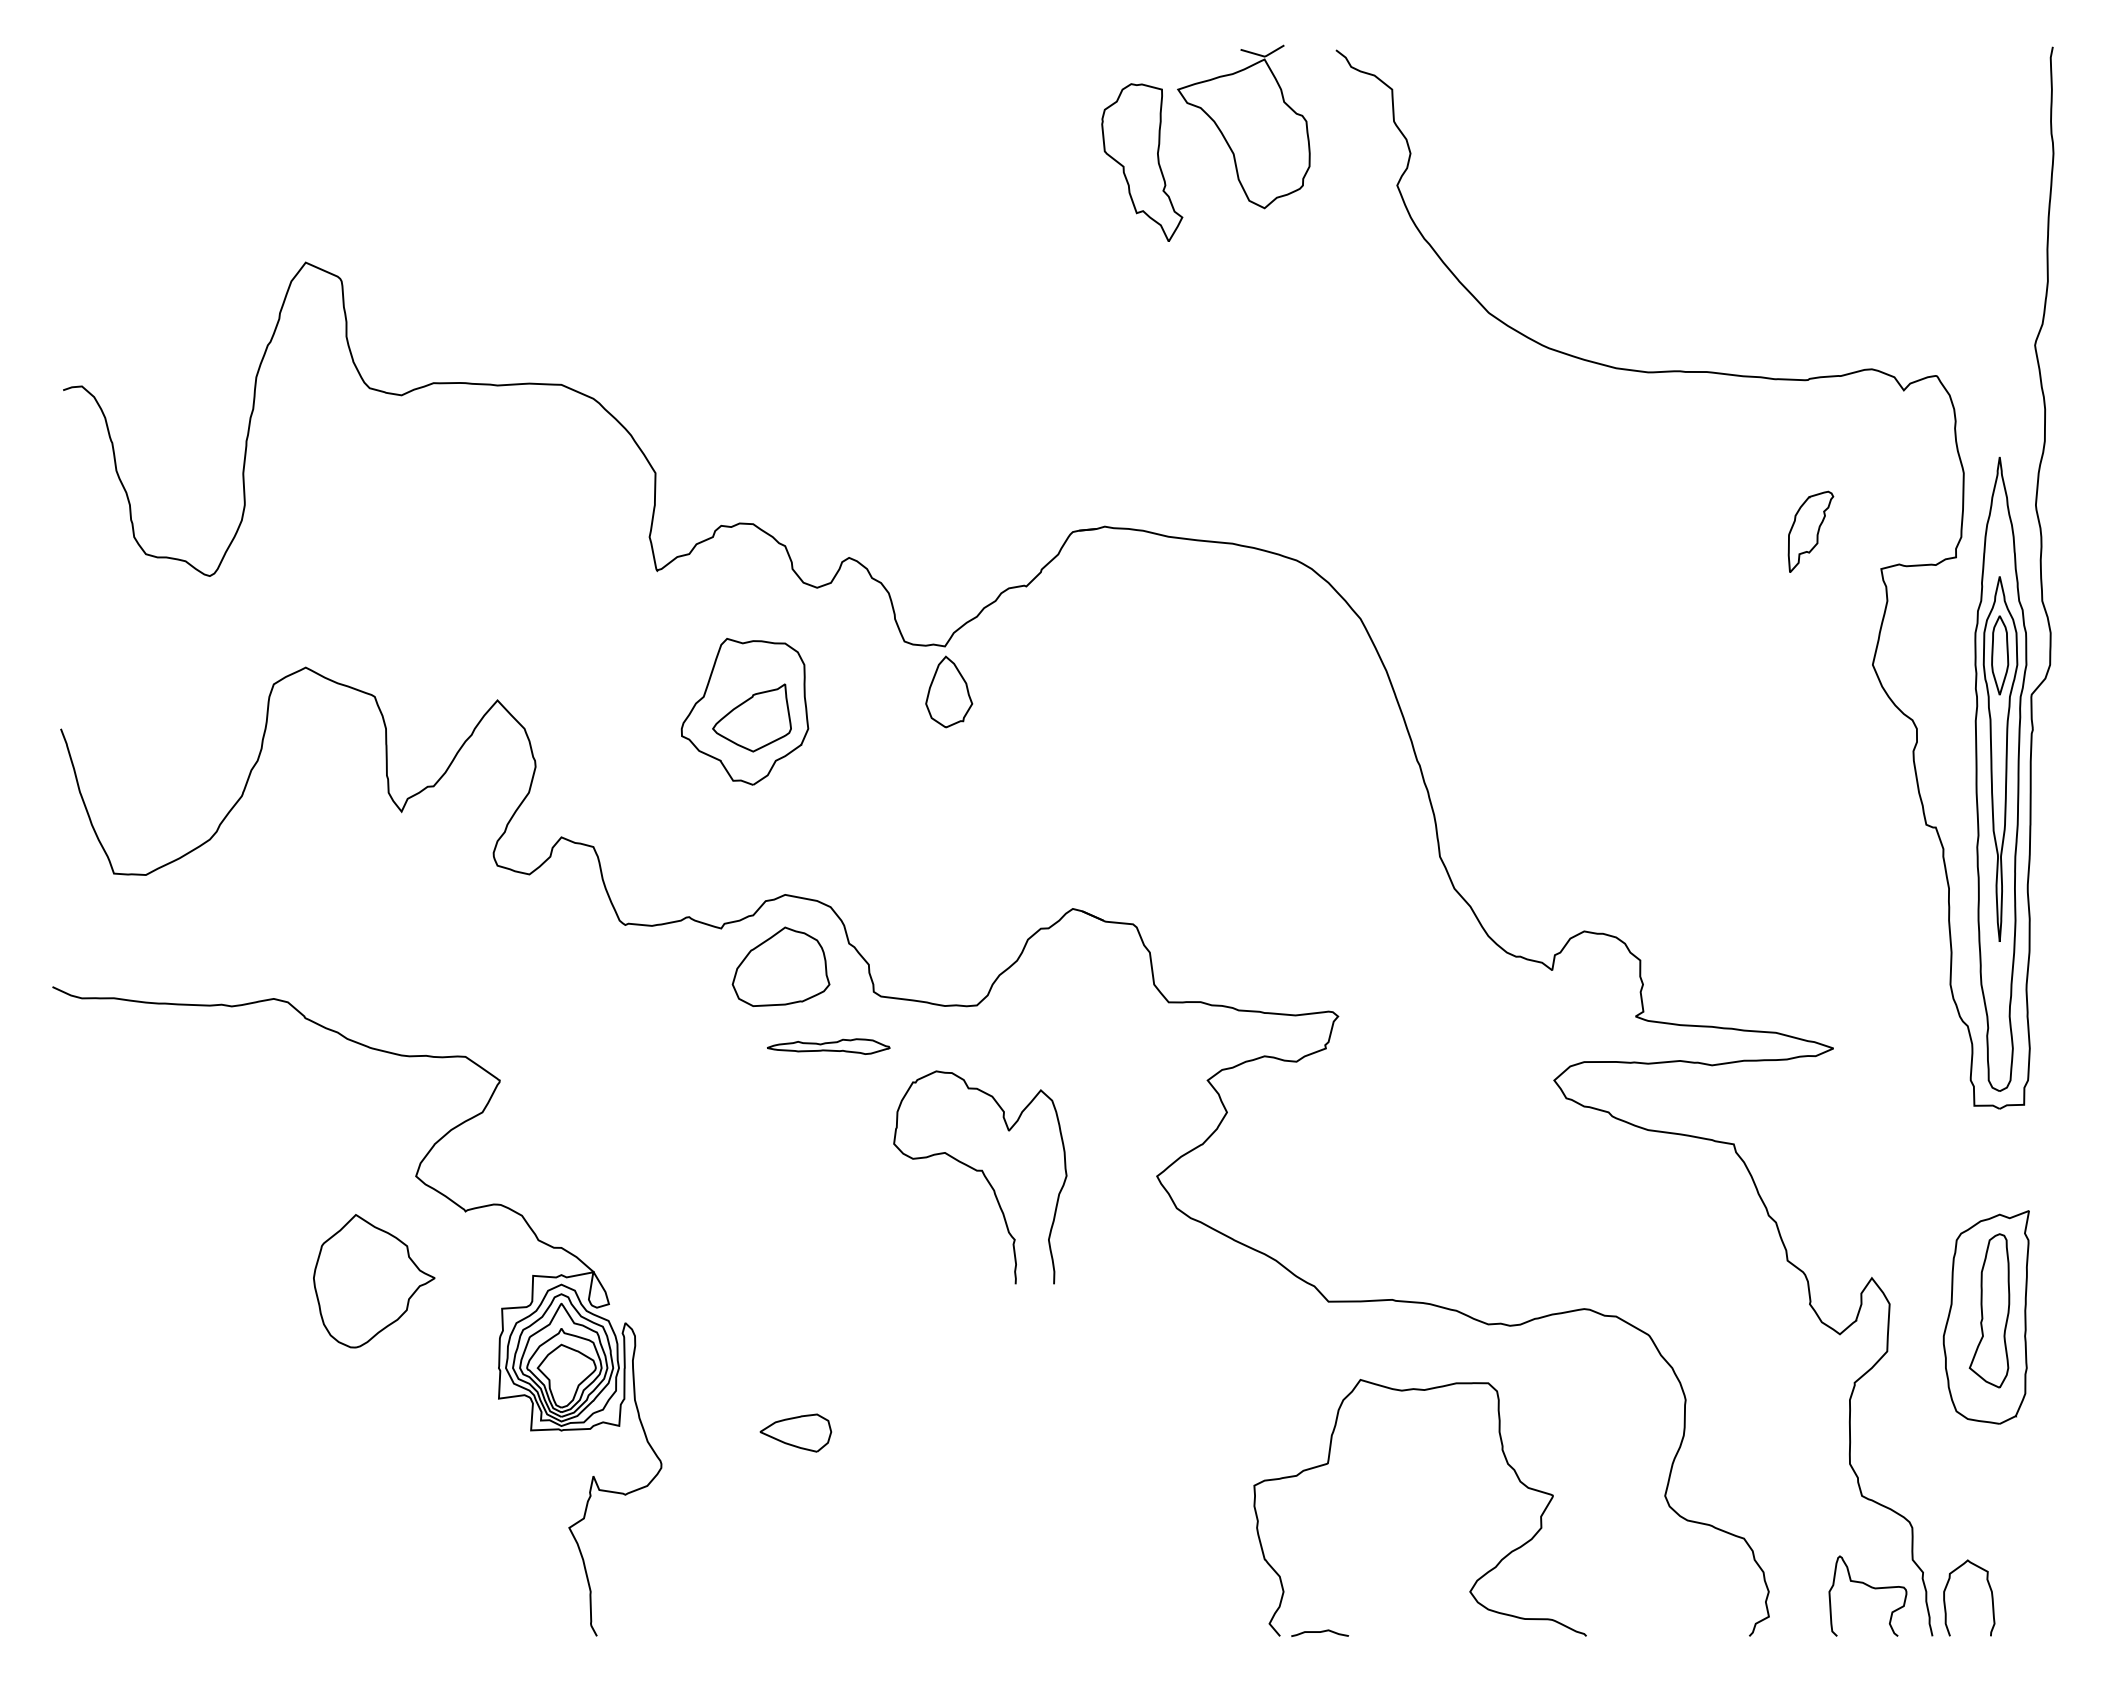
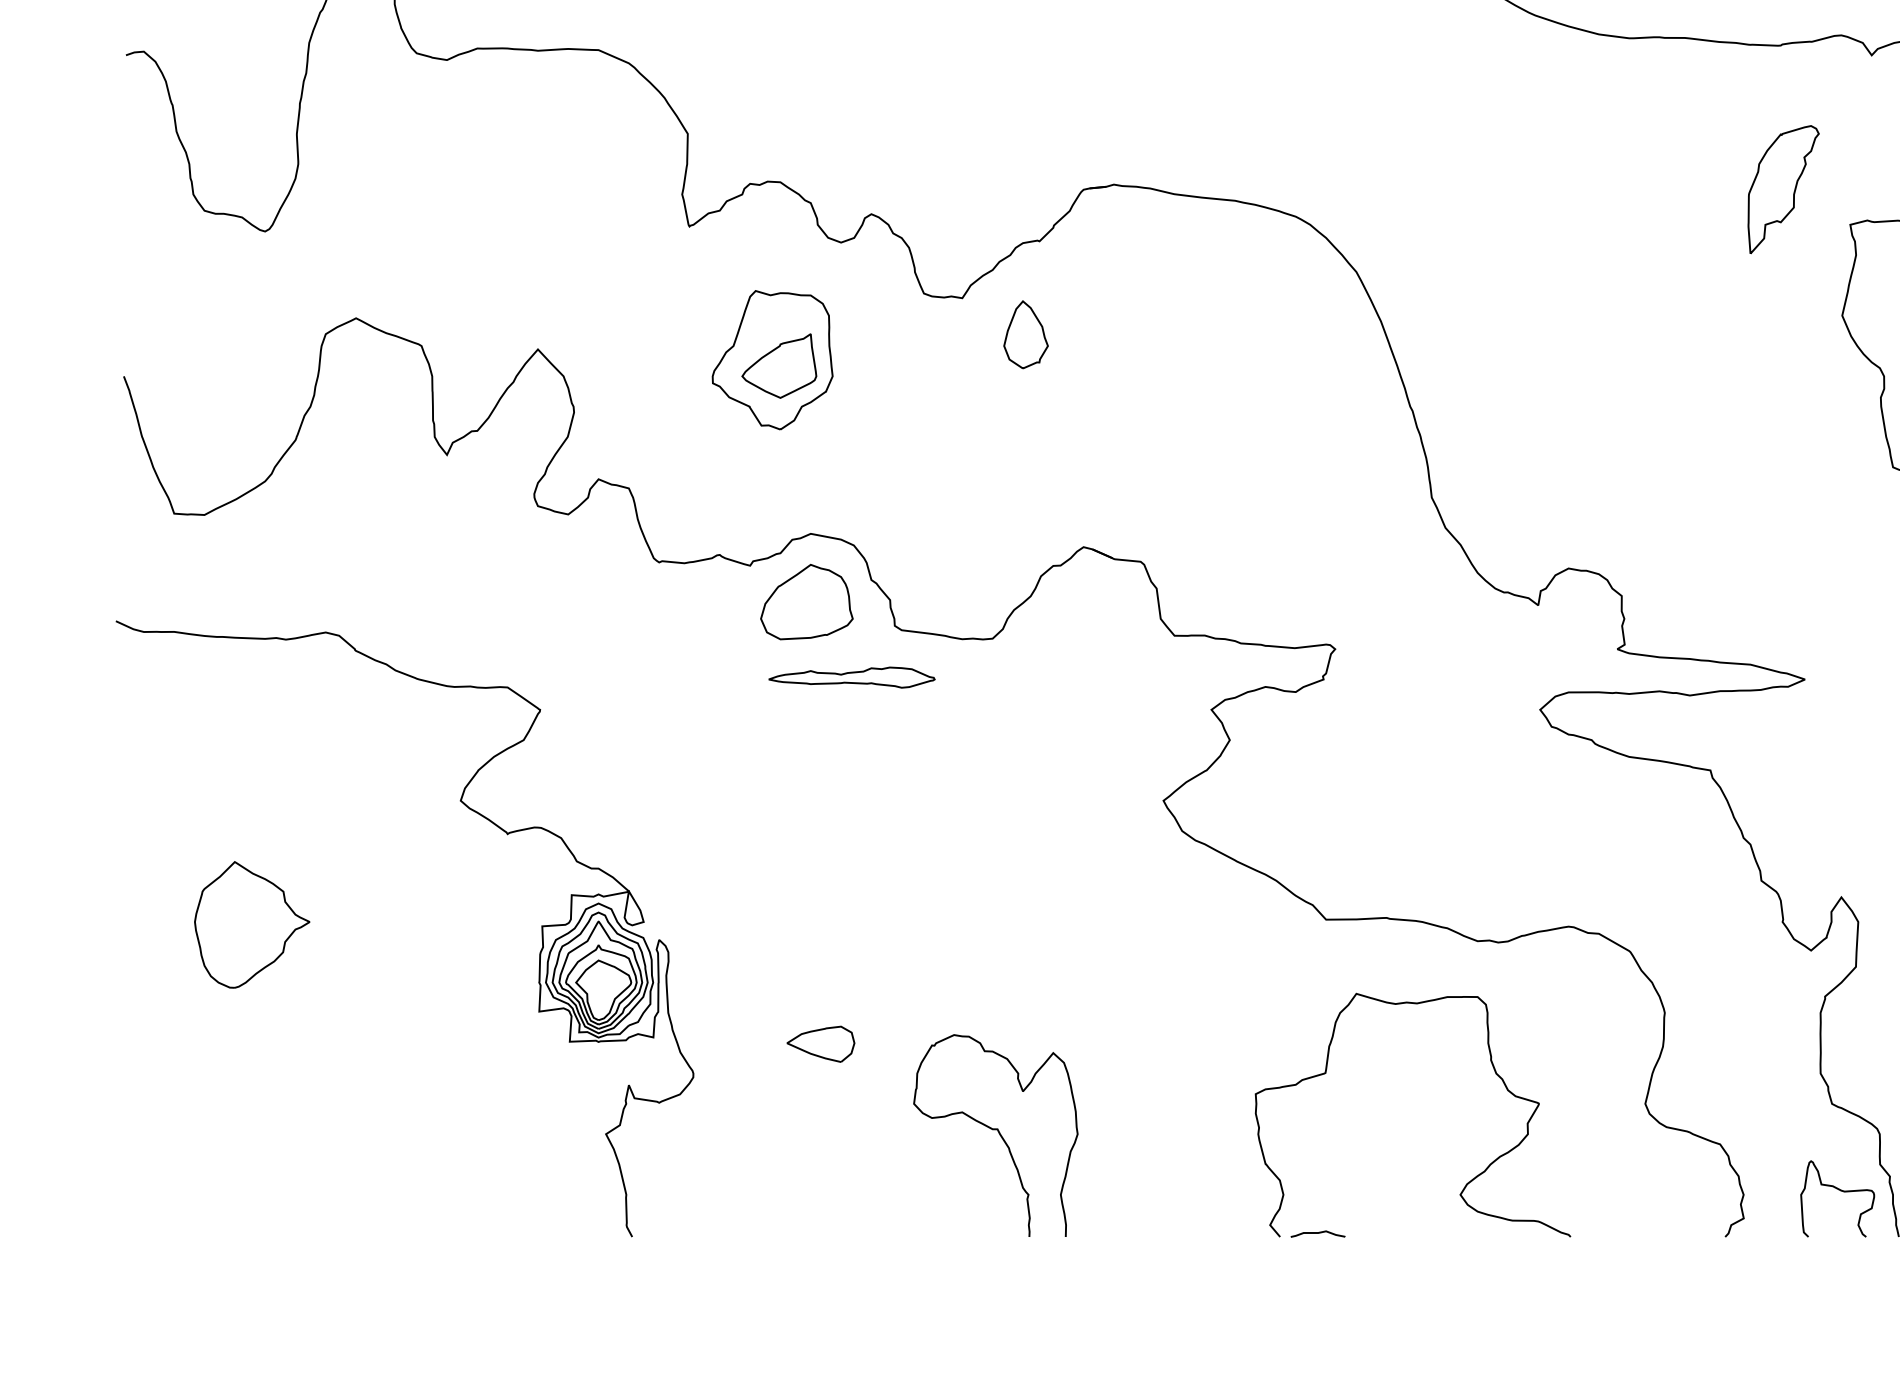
part: (1810, 531) -> (1783, 189), size x1.67
part: (949, 691) -> (1026, 334), moved
part: (828, 1046) -> (851, 677), size x1.43
curve: (983, 1175) -> (998, 1133), moved
part: (374, 1281) -> (252, 925), moved

